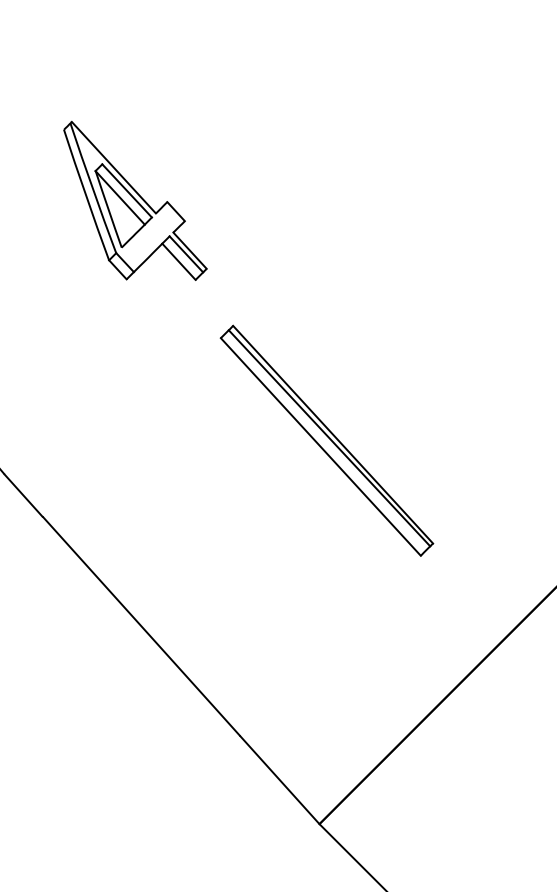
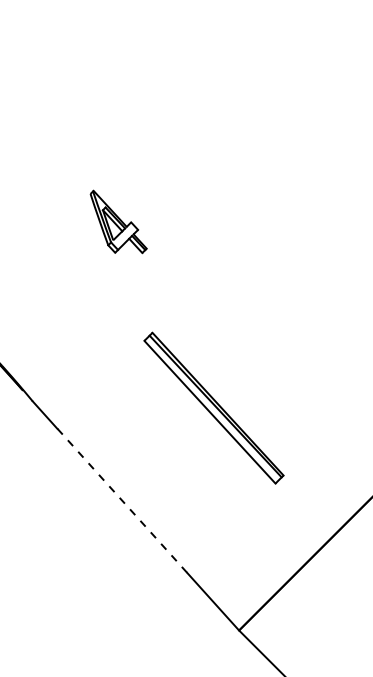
part: (135, 200) -> (118, 221), size x0.6
part: (326, 439) -> (213, 407), moved
line: (141, 627) -> (122, 501), solid -> dashed

